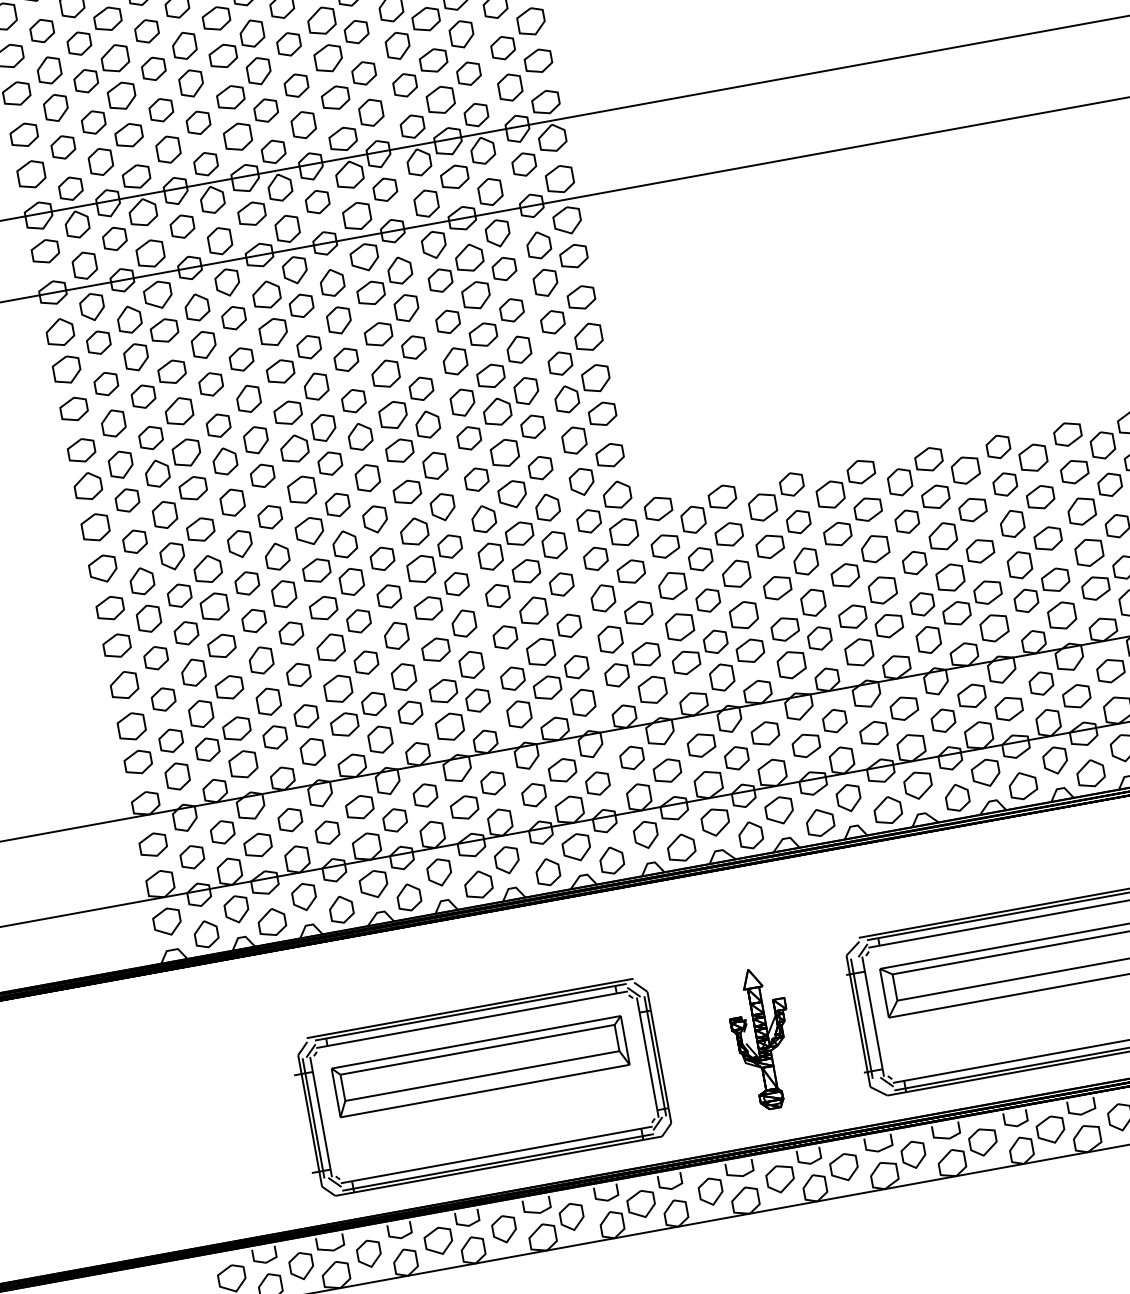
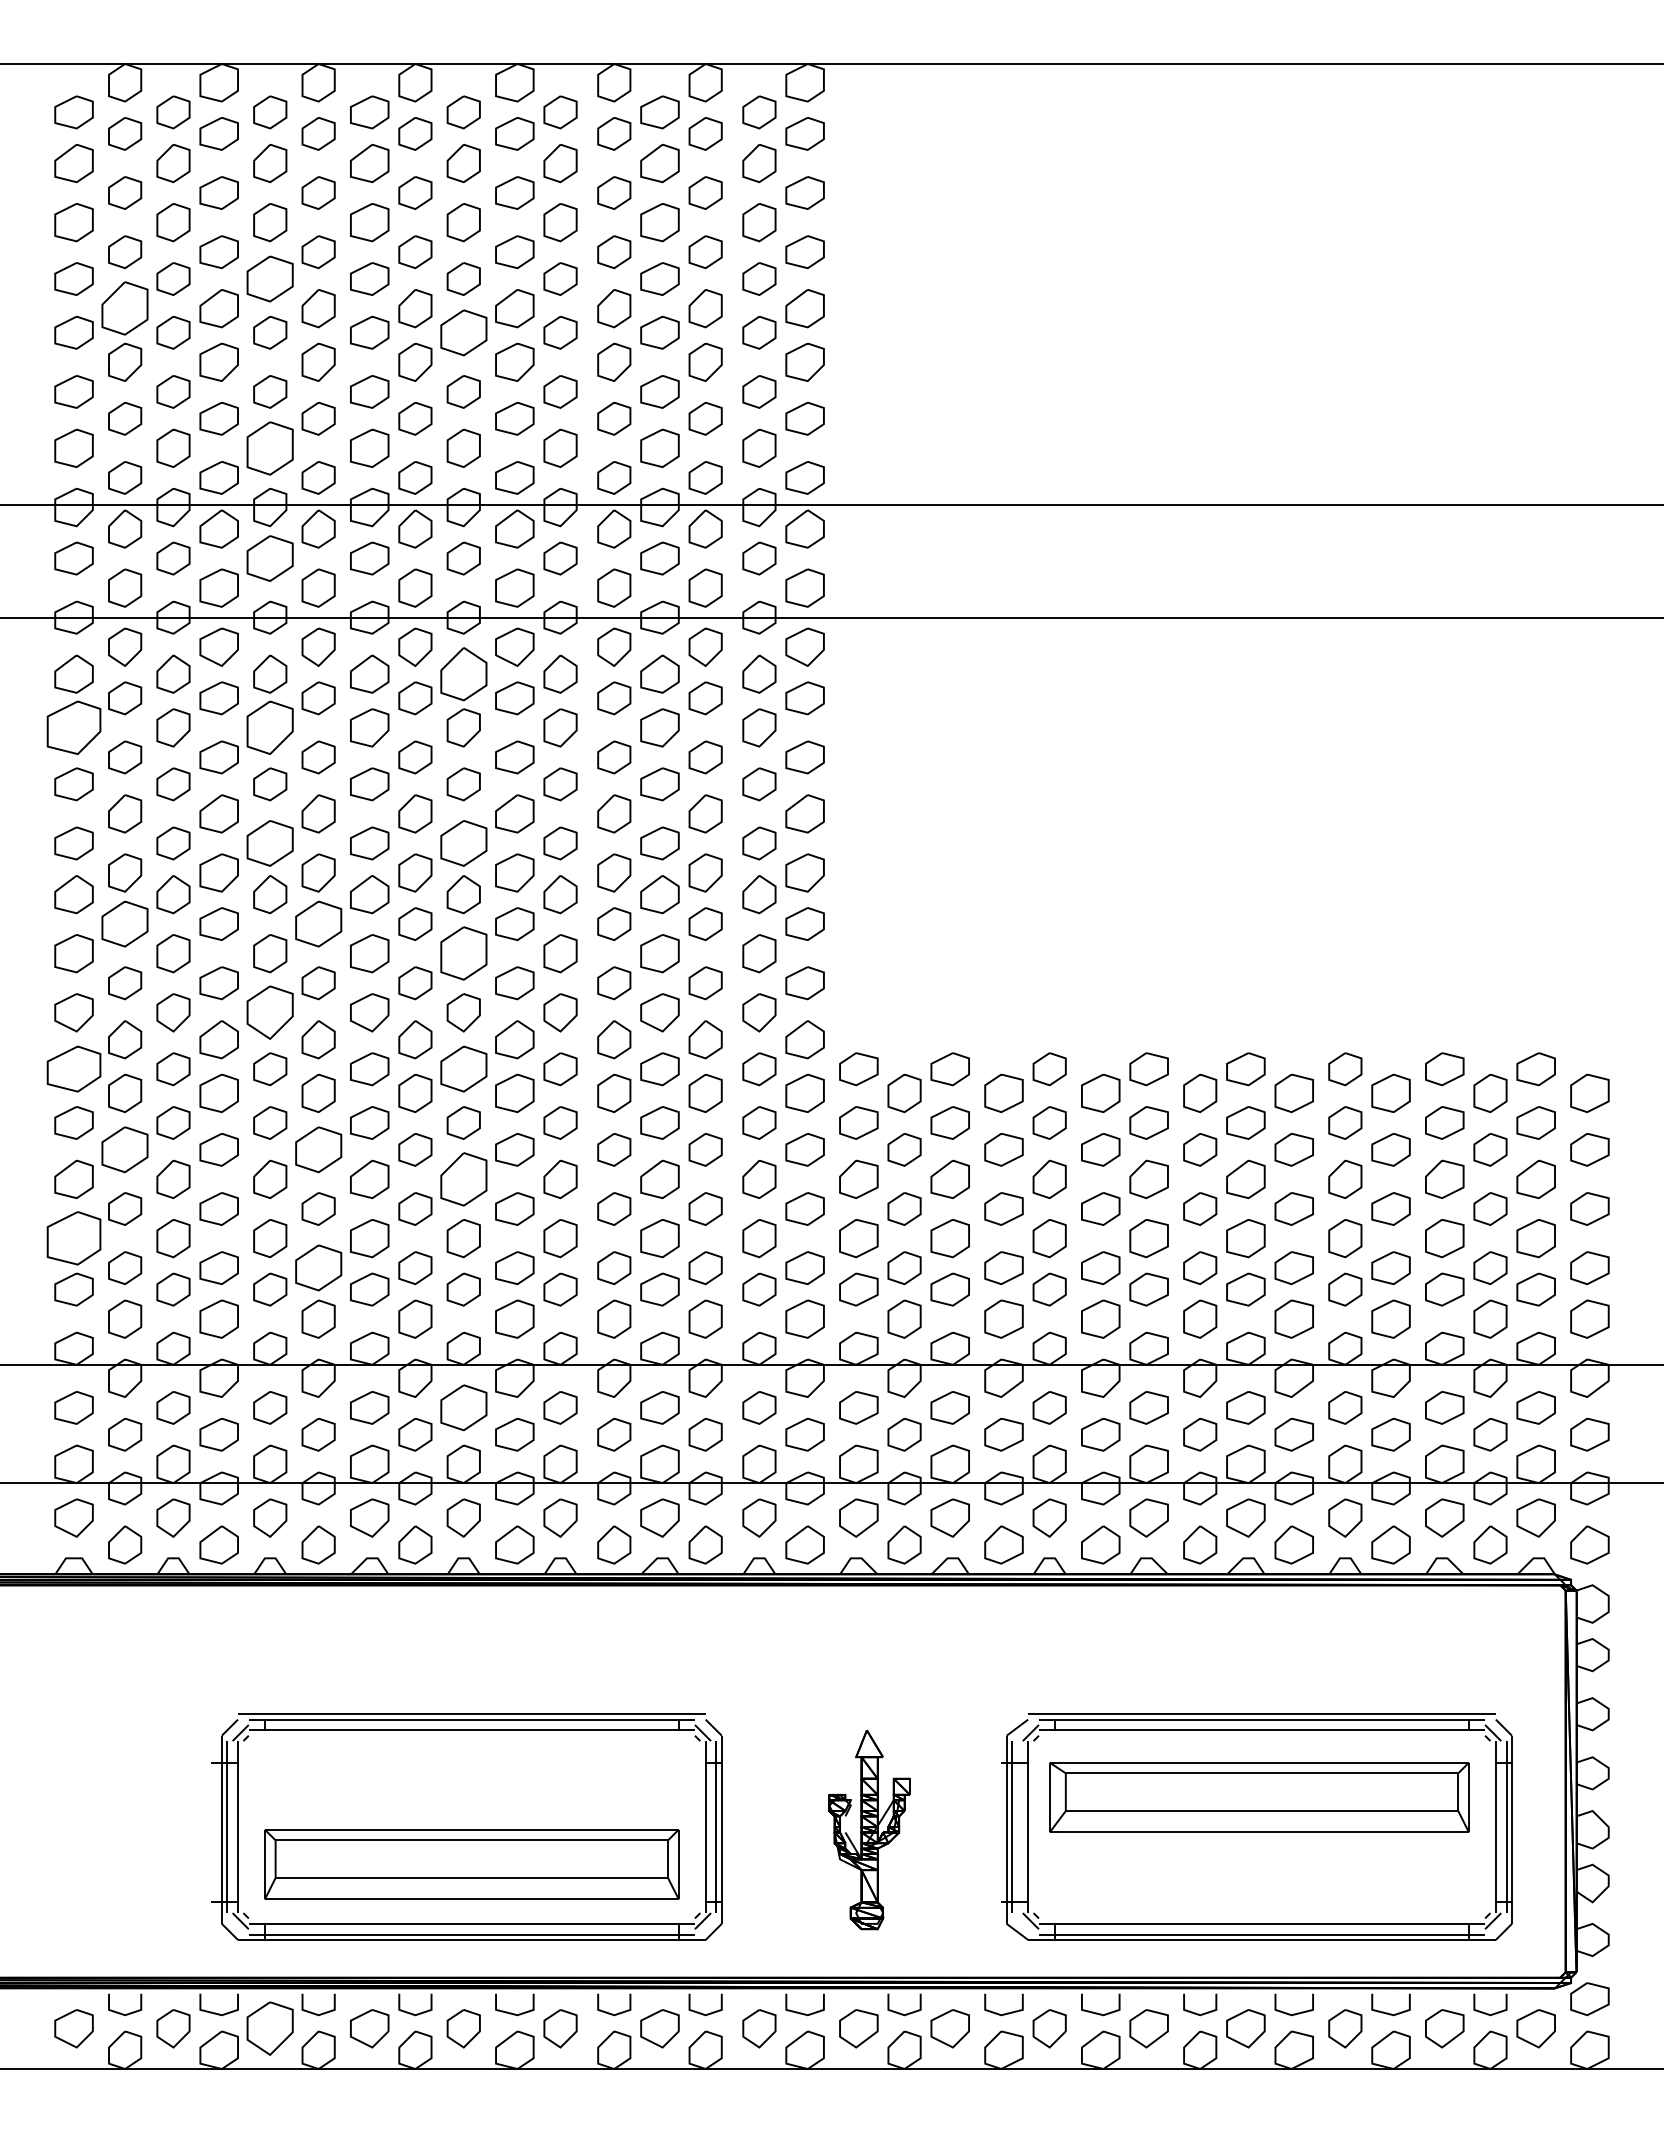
part: (147, 30) -> (270, 278), size x1.4
part: (288, 44) -> (463, 332), size x1.4
part: (49, 70) -> (125, 308), size x1.4
part: (168, 149) -> (270, 447), size x1.4
part: (182, 226) -> (270, 558), size x1.4
part: (332, 282) -> (463, 673), size x1.4
part: (204, 344) -> (270, 727), size x1.4
part: (66, 369) -> (73, 727), size x1.4
part: (353, 401) -> (463, 843), size x1.4
part: (218, 425) -> (270, 843), size x1.4
part: (262, 475) -> (318, 923), size x1.4
part: (367, 478) -> (463, 953), size x1.4
part: (127, 500) -> (125, 923), size x1.4
part: (240, 543) -> (270, 1012), size x1.4
part: (382, 559) -> (463, 1069), size x1.4
part: (109, 608) -> (73, 1069), size x1.4
part: (291, 633) -> (318, 1149), size x1.4
part: (396, 635) -> (463, 1179), size x1.4
part: (156, 657) -> (125, 1149), size x1.4
part: (306, 716) -> (318, 1268), size x1.4
part: (131, 726) -> (73, 1238), size x1.4
part: (425, 795) -> (463, 1407), size x1.4
part: (480, 1066) -> (471, 1864), moved
part: (369, 1253) -> (270, 2028), size x1.4

